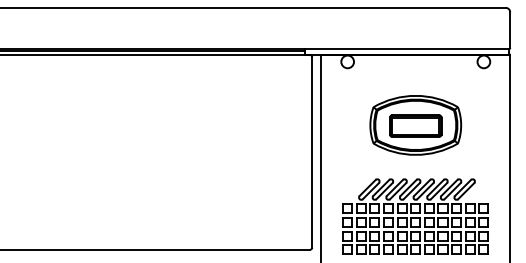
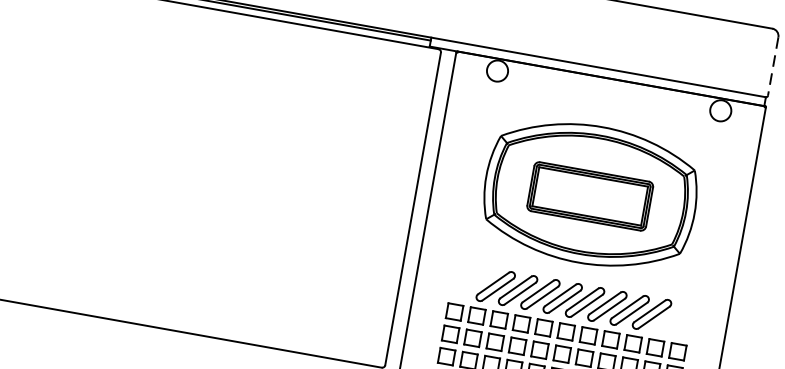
line: (510, 30) -> (773, 67), solid -> dashed
part: (415, 125) -> (590, 195), size x1.4

